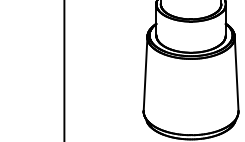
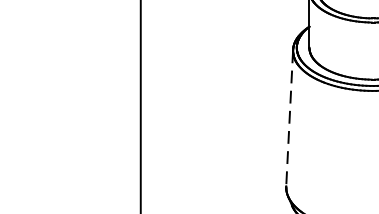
line: (145, 74) -> (289, 119), solid -> dashed

